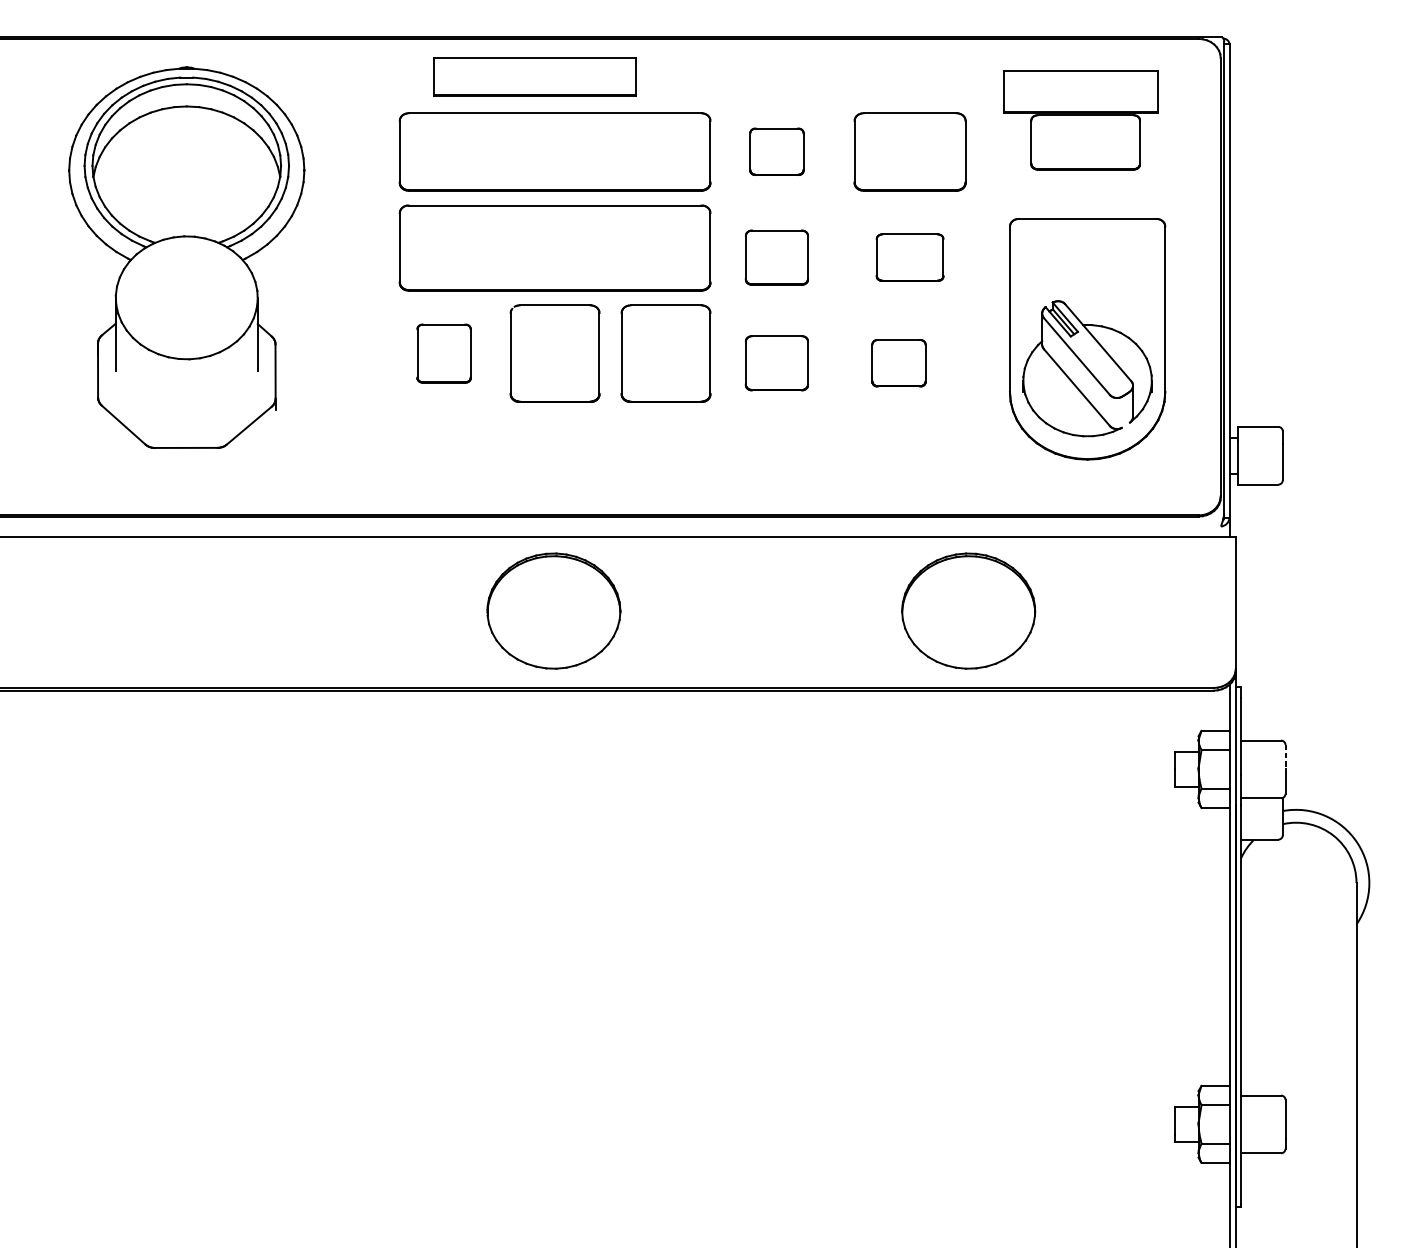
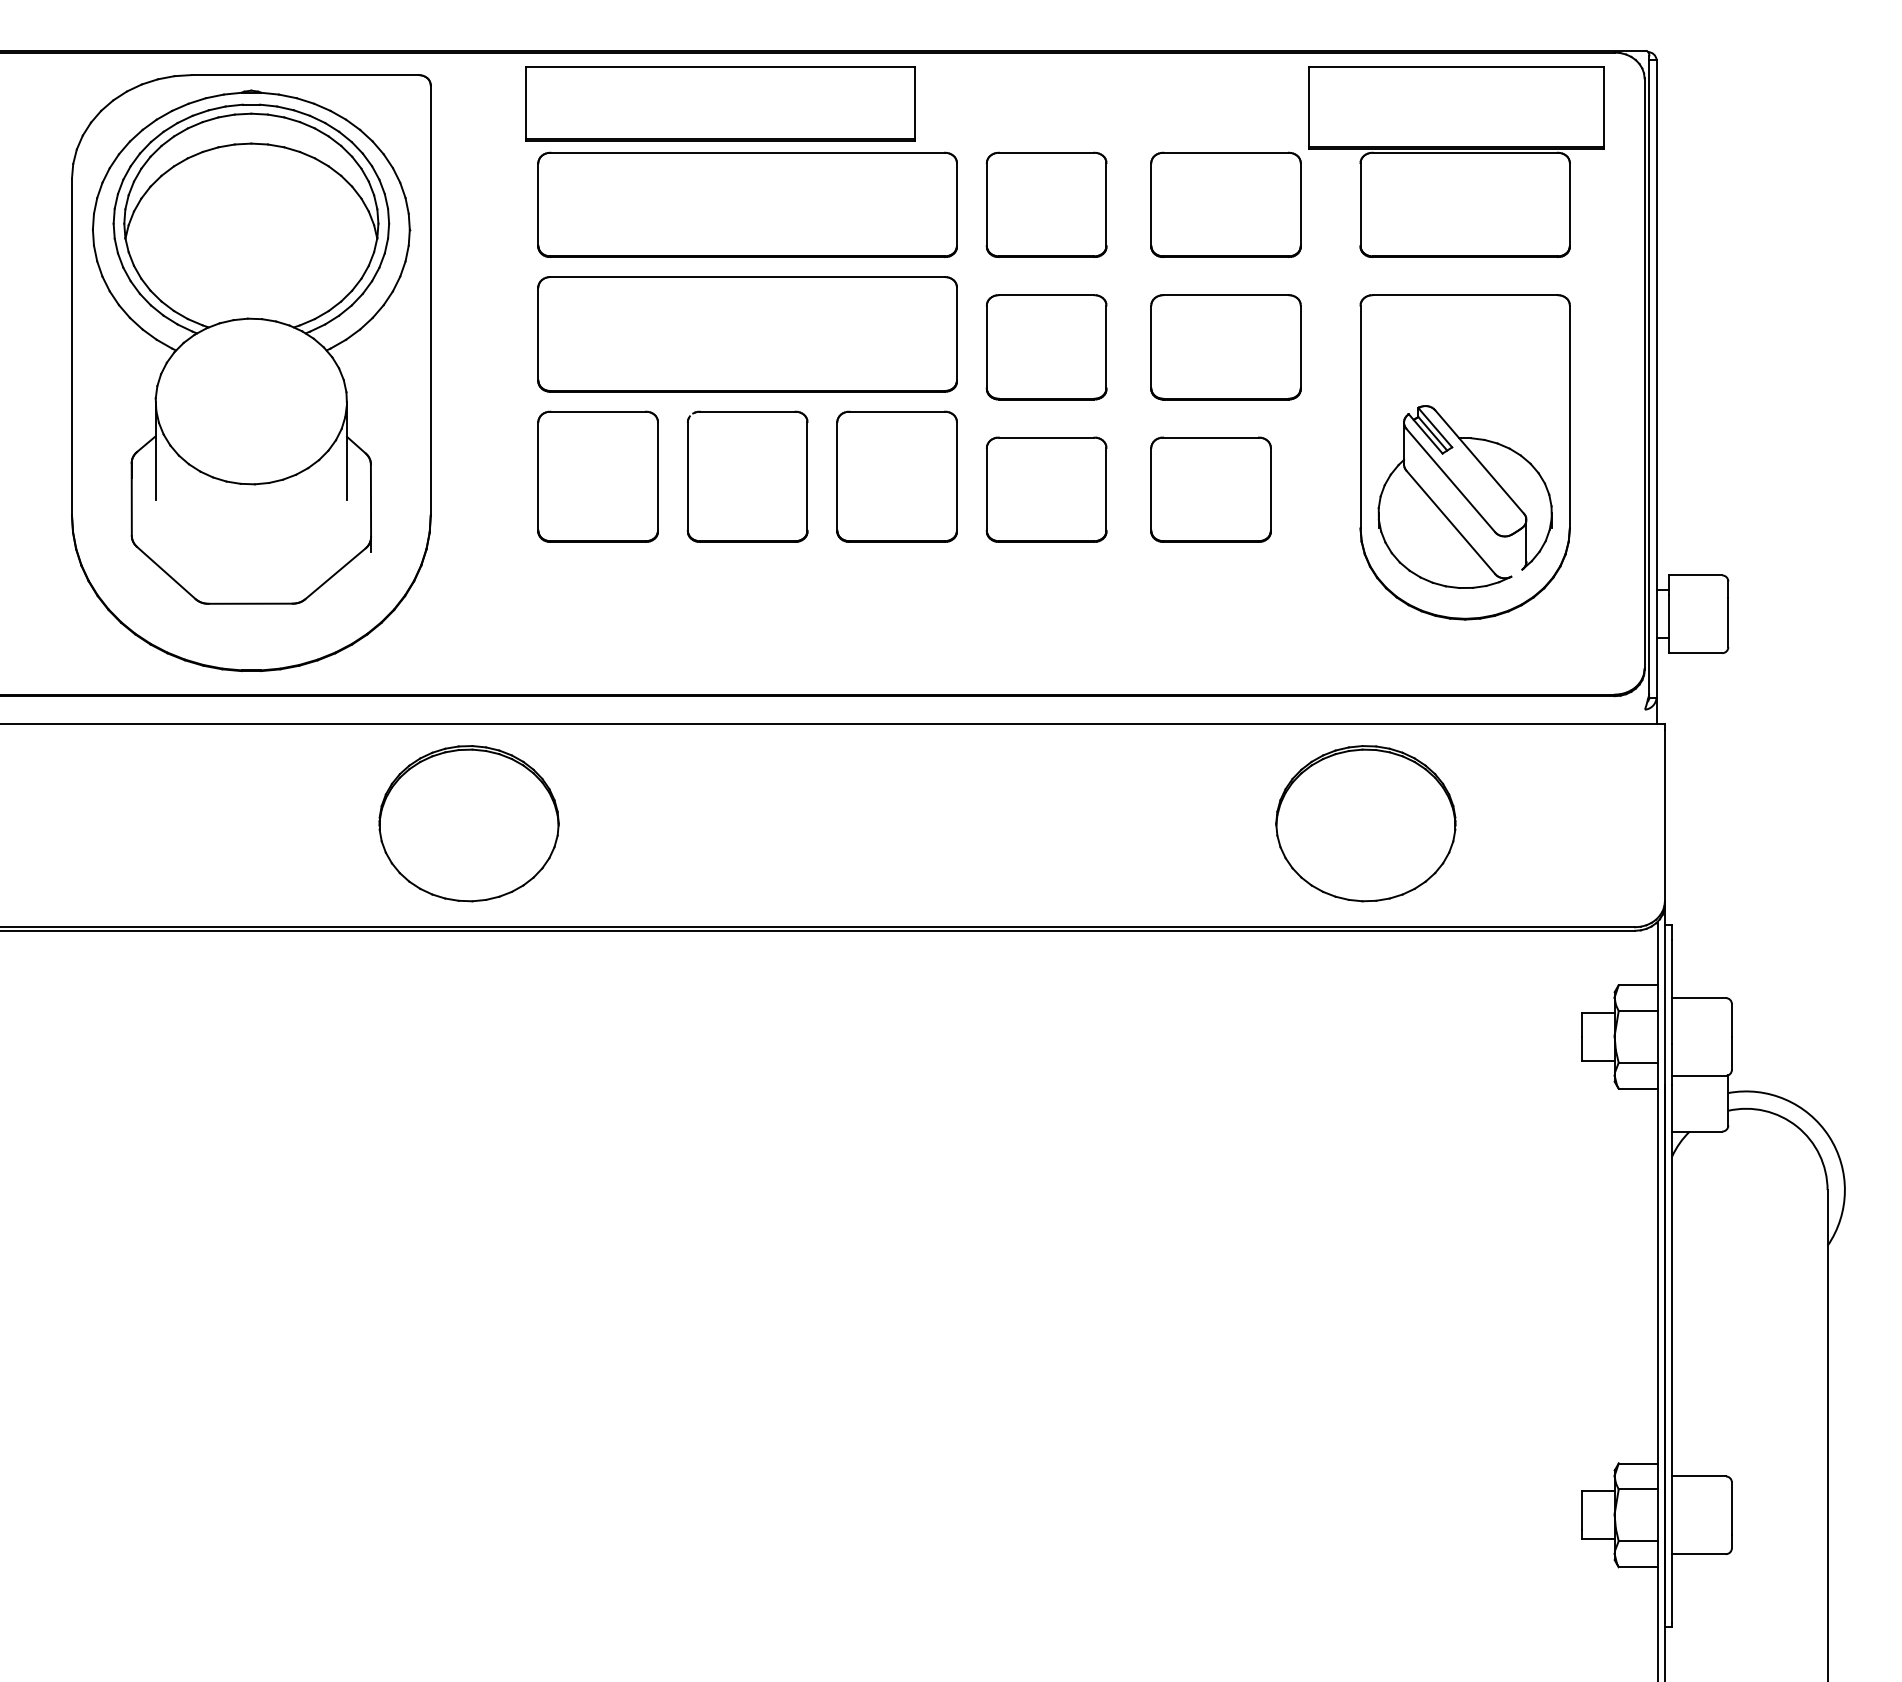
part: (534, 76) -> (720, 103), size x1.43
part: (1081, 119) -> (1456, 161), size x1.43
part: (776, 151) -> (1046, 204), size x1.67
part: (776, 257) -> (1046, 347), size x1.43
part: (909, 257) -> (1225, 347), size x1.67
part: (186, 276) -> (251, 372), added
part: (443, 353) -> (597, 476), size x1.67
part: (776, 363) -> (1046, 489), size x1.43
part: (898, 363) -> (1210, 489), size x1.67
part: (553, 611) -> (468, 823), moved
part: (968, 611) -> (1365, 823), moved
line: (1285, 757) -> (1731, 1021), dashed -> solid

